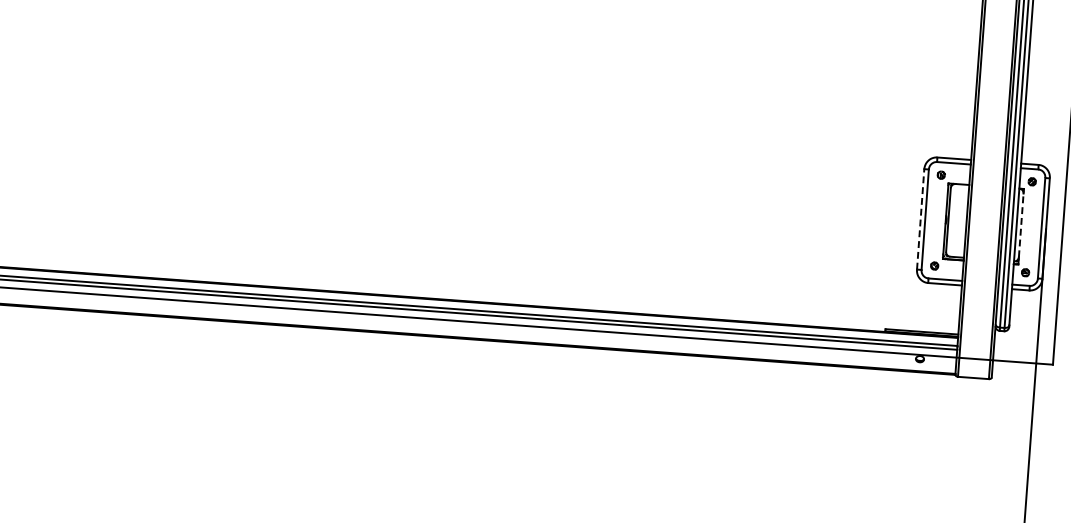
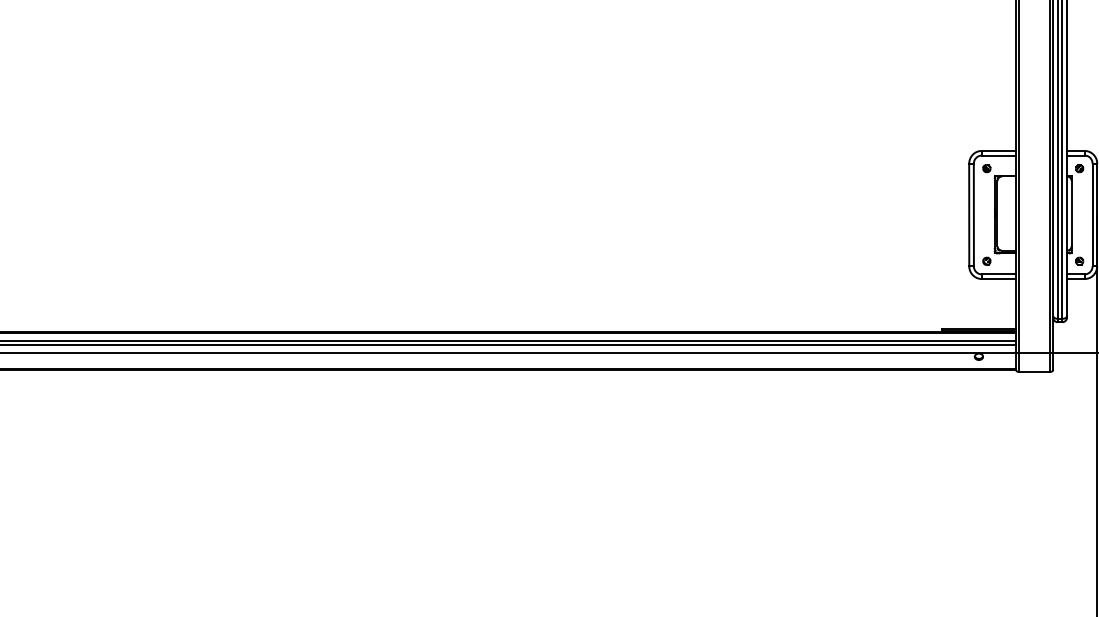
line: (920, 218) -> (969, 214), dashed -> solid
line: (1021, 225) -> (1071, 213), dashed -> solid

